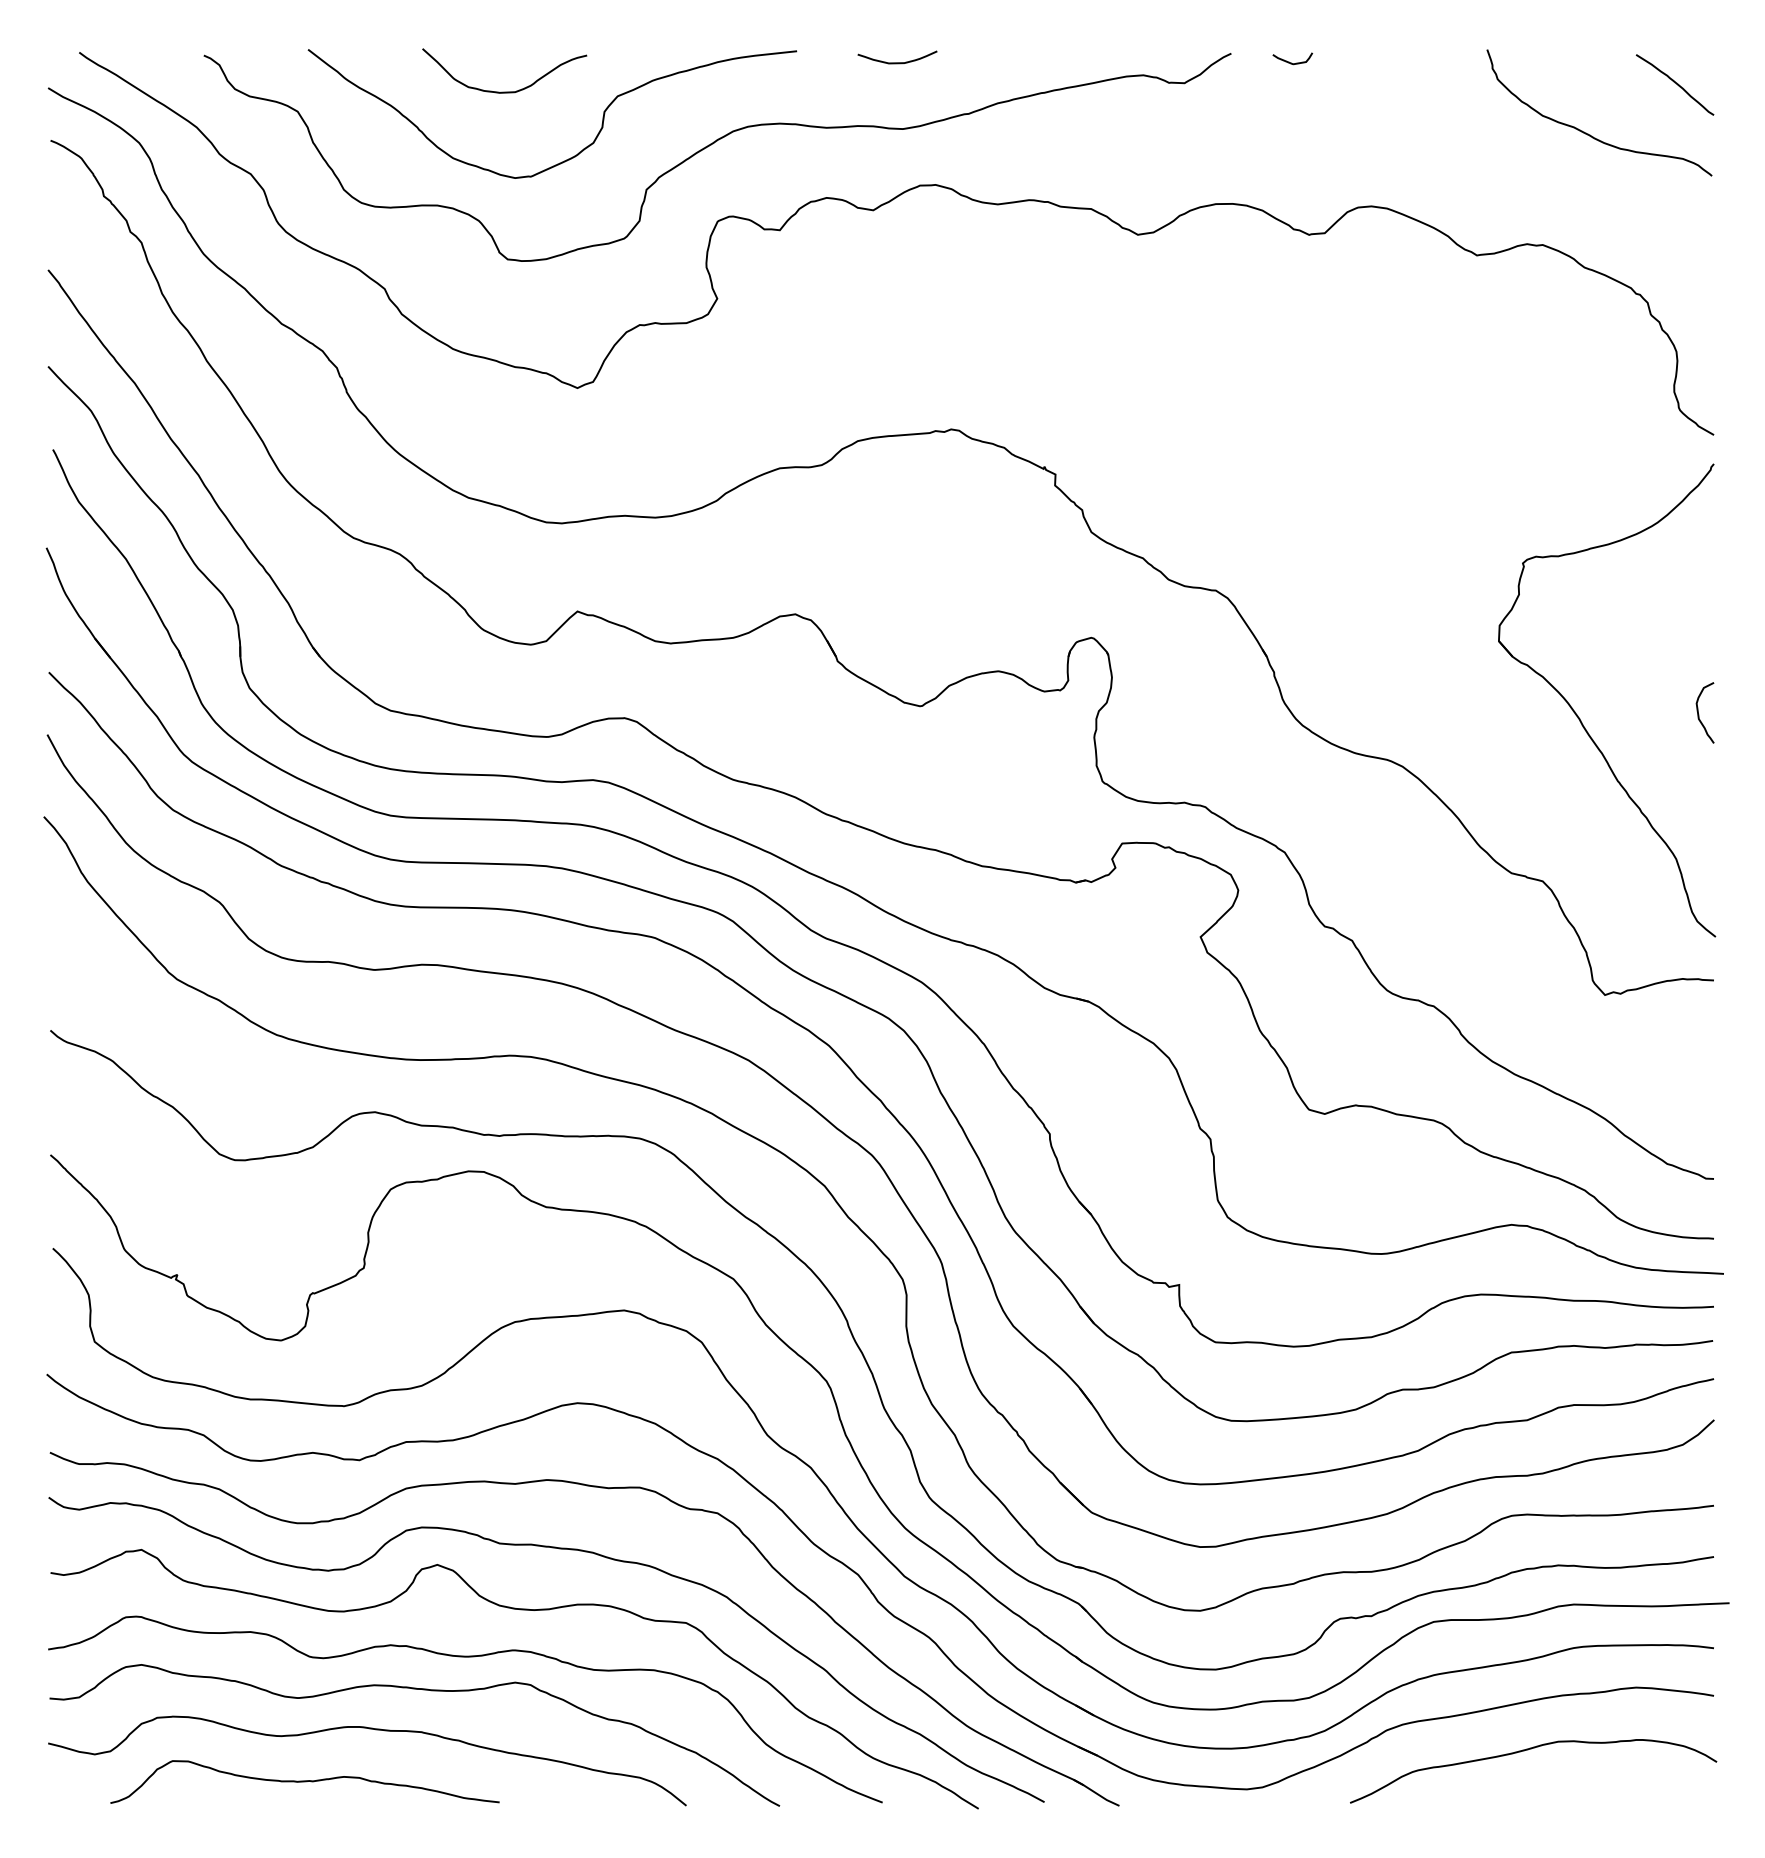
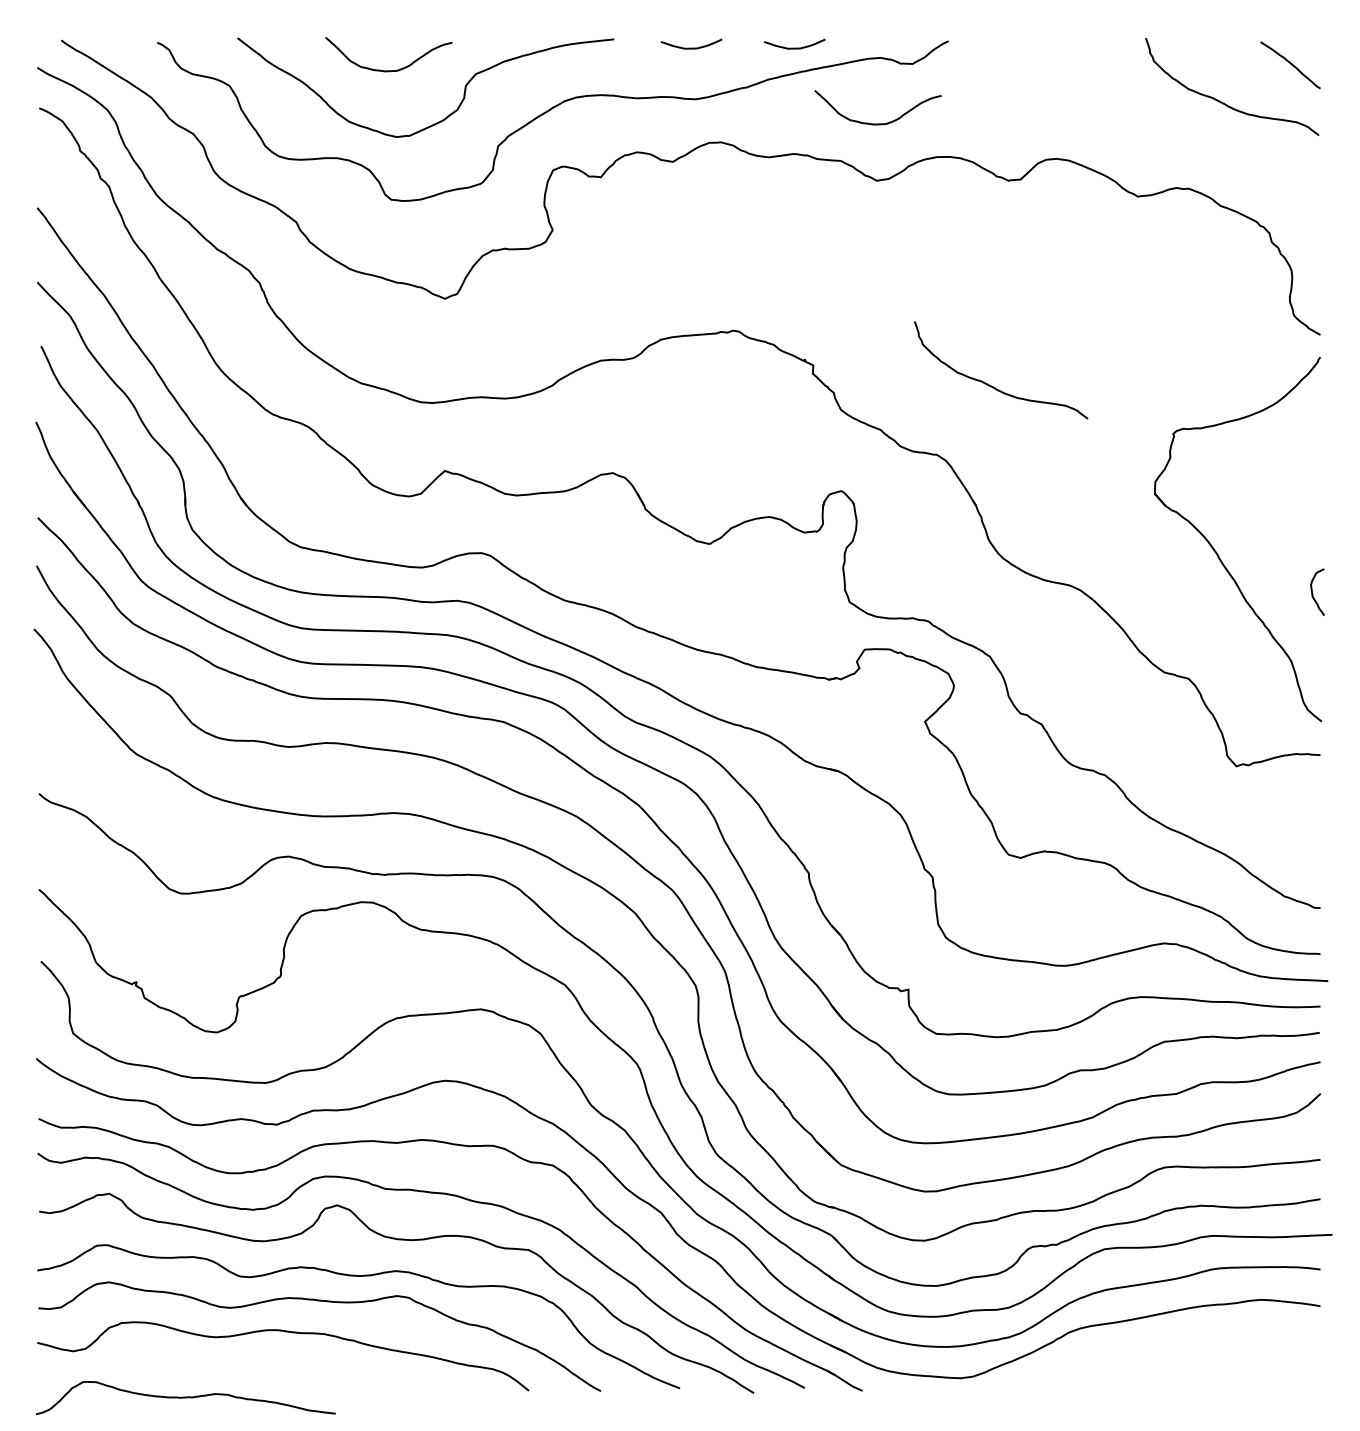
curve: (1031, 62) -> (794, 48), added
curve: (1291, 62) -> (995, 48), removed
curve: (1139, 160) -> (877, 123), added
curve: (1288, 501) -> (992, 386), added
curve: (1699, 714) -> (1313, 593), moved
curve: (1528, 1750) -> (1177, 1348), removed
curve: (304, 1781) -> (185, 1397), moved

